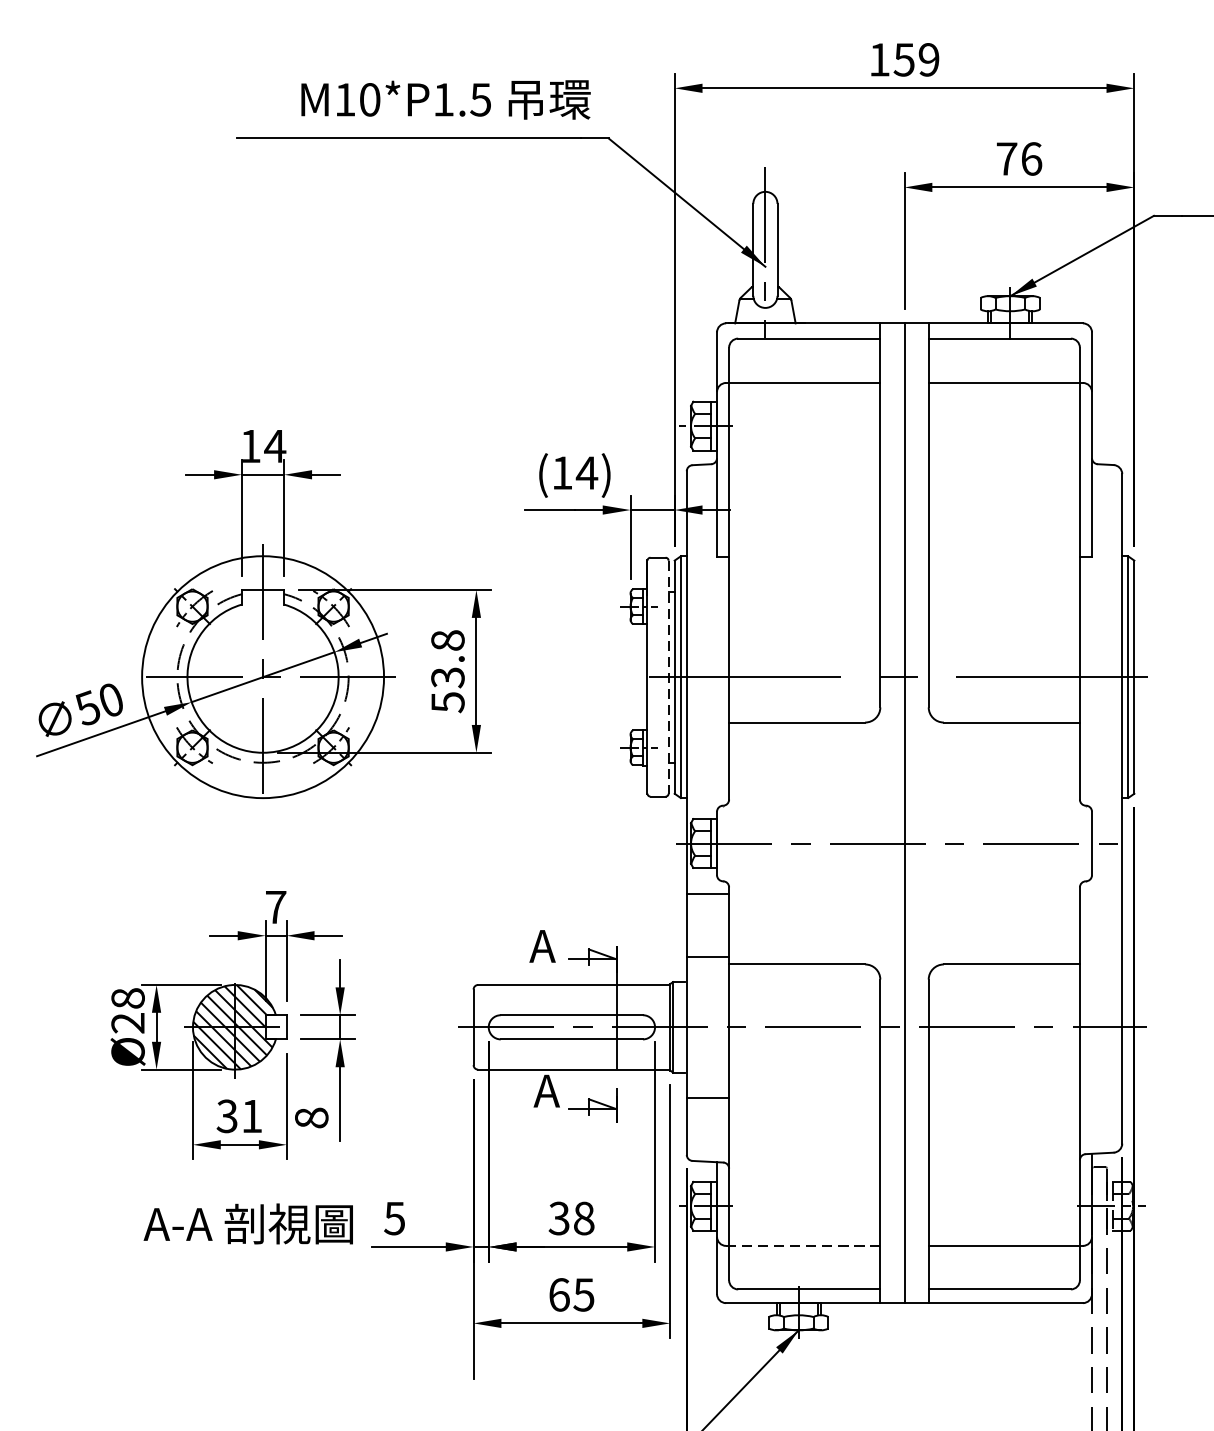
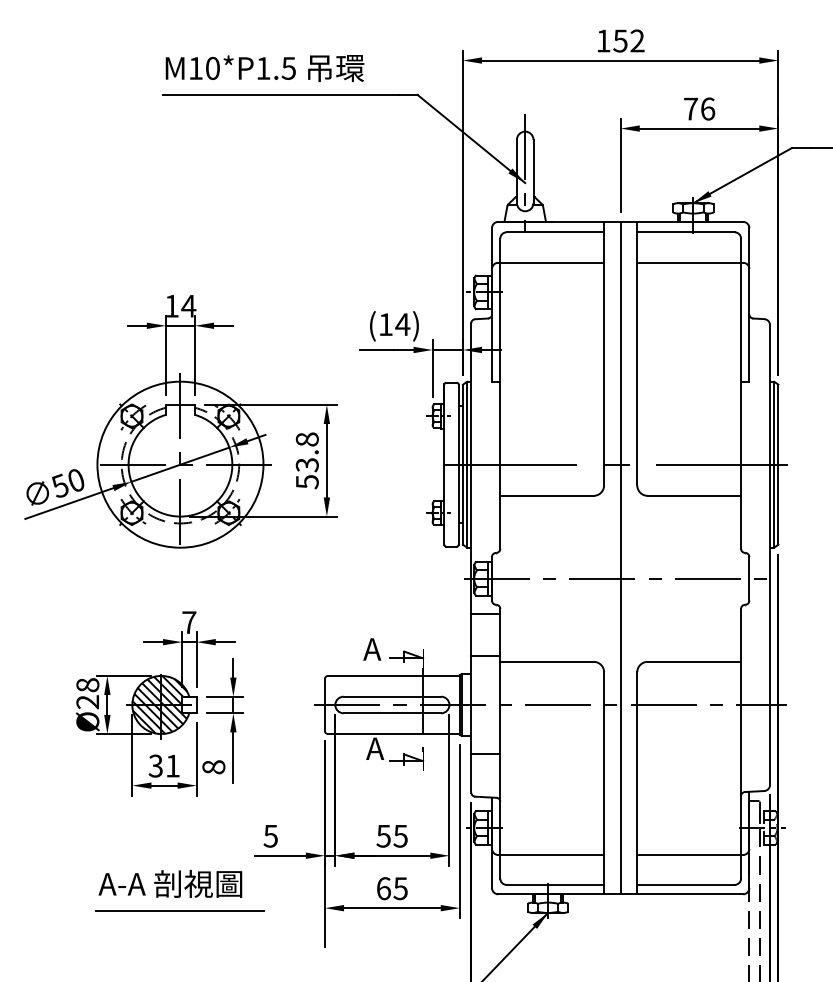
text: (929, 59) -> (637, 40), 159 -> 152
text: (445, 99) -> (264, 68), moved
line: (668, 676) -> (458, 464), dashed -> solid
text: (572, 1217) -> (392, 835), 38 -> 55
text: (248, 1223) -> (170, 883), moved
line: (803, 1246) -> (551, 855), dashed -> solid
line: (261, 1328) -> (179, 911), added

